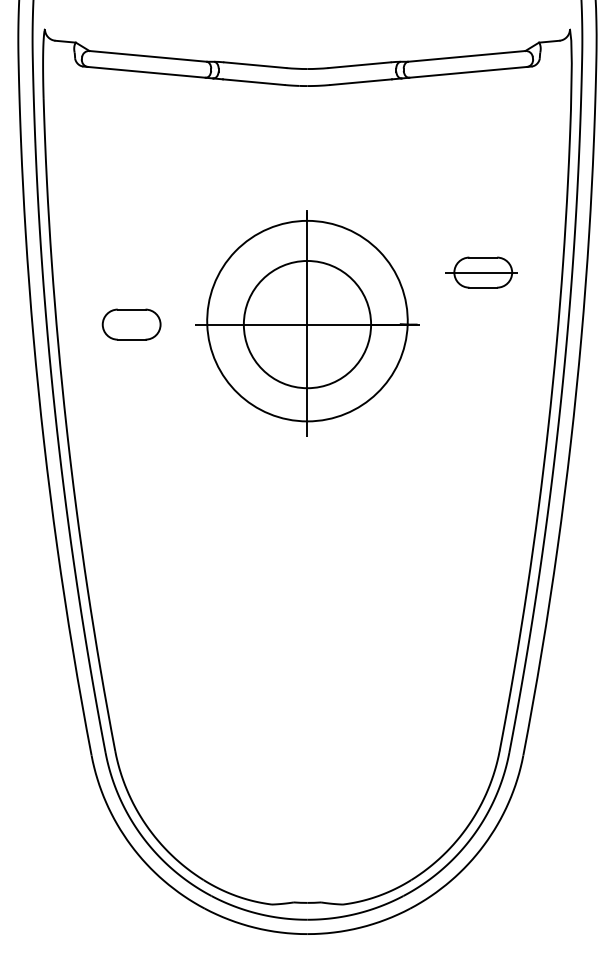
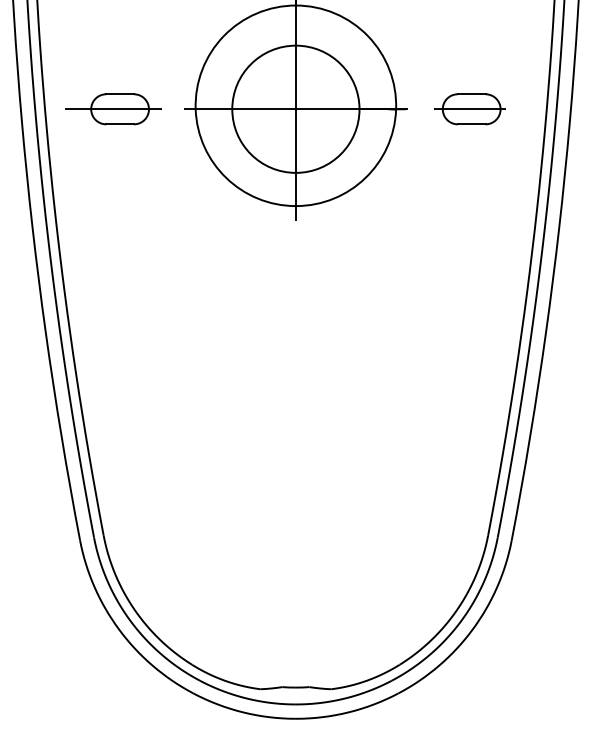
part: (481, 272) -> (469, 109), moved
line: (124, 324) -> (112, 109), added

